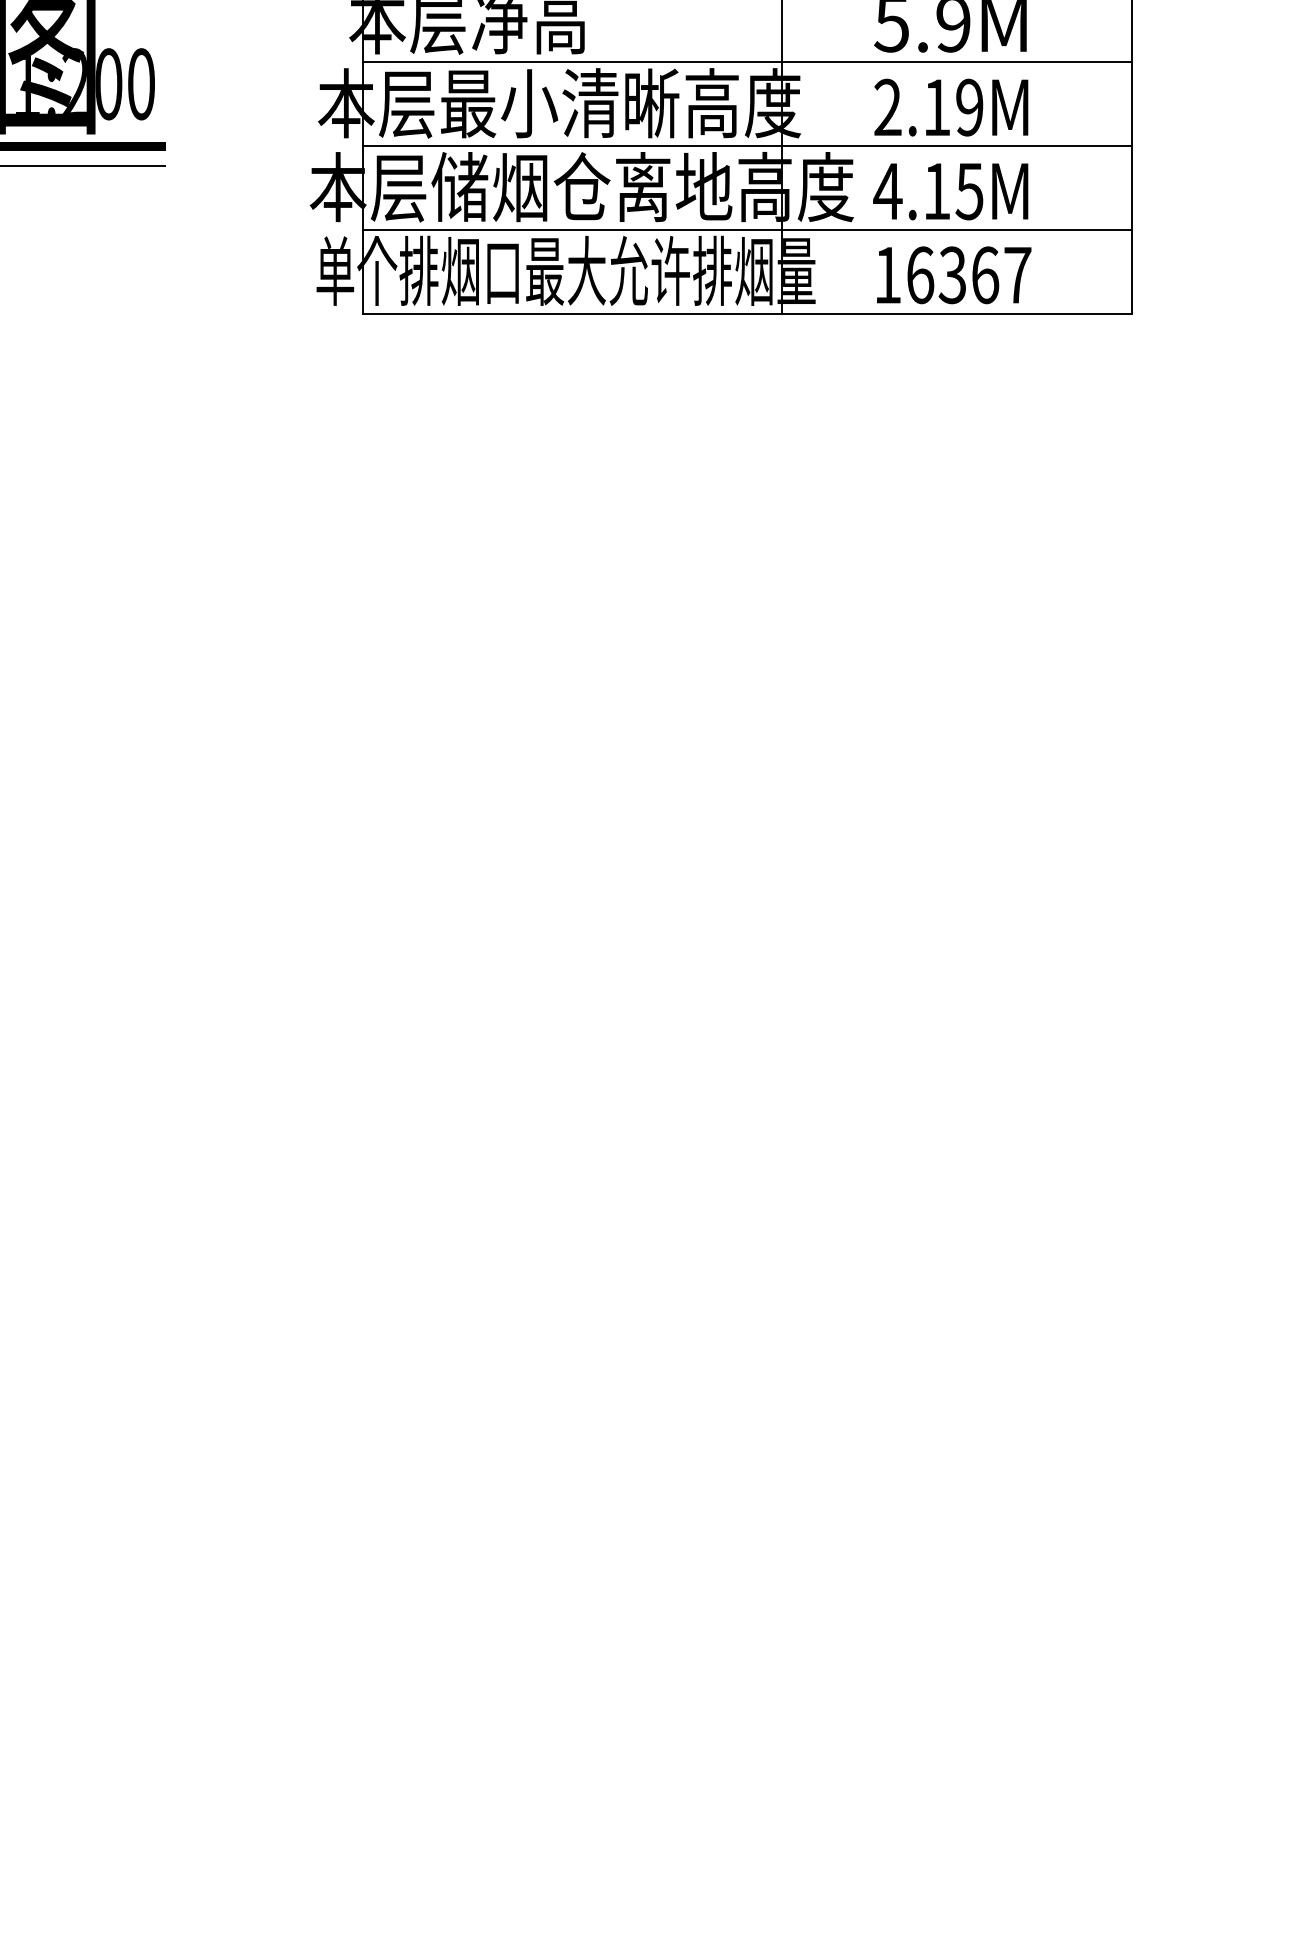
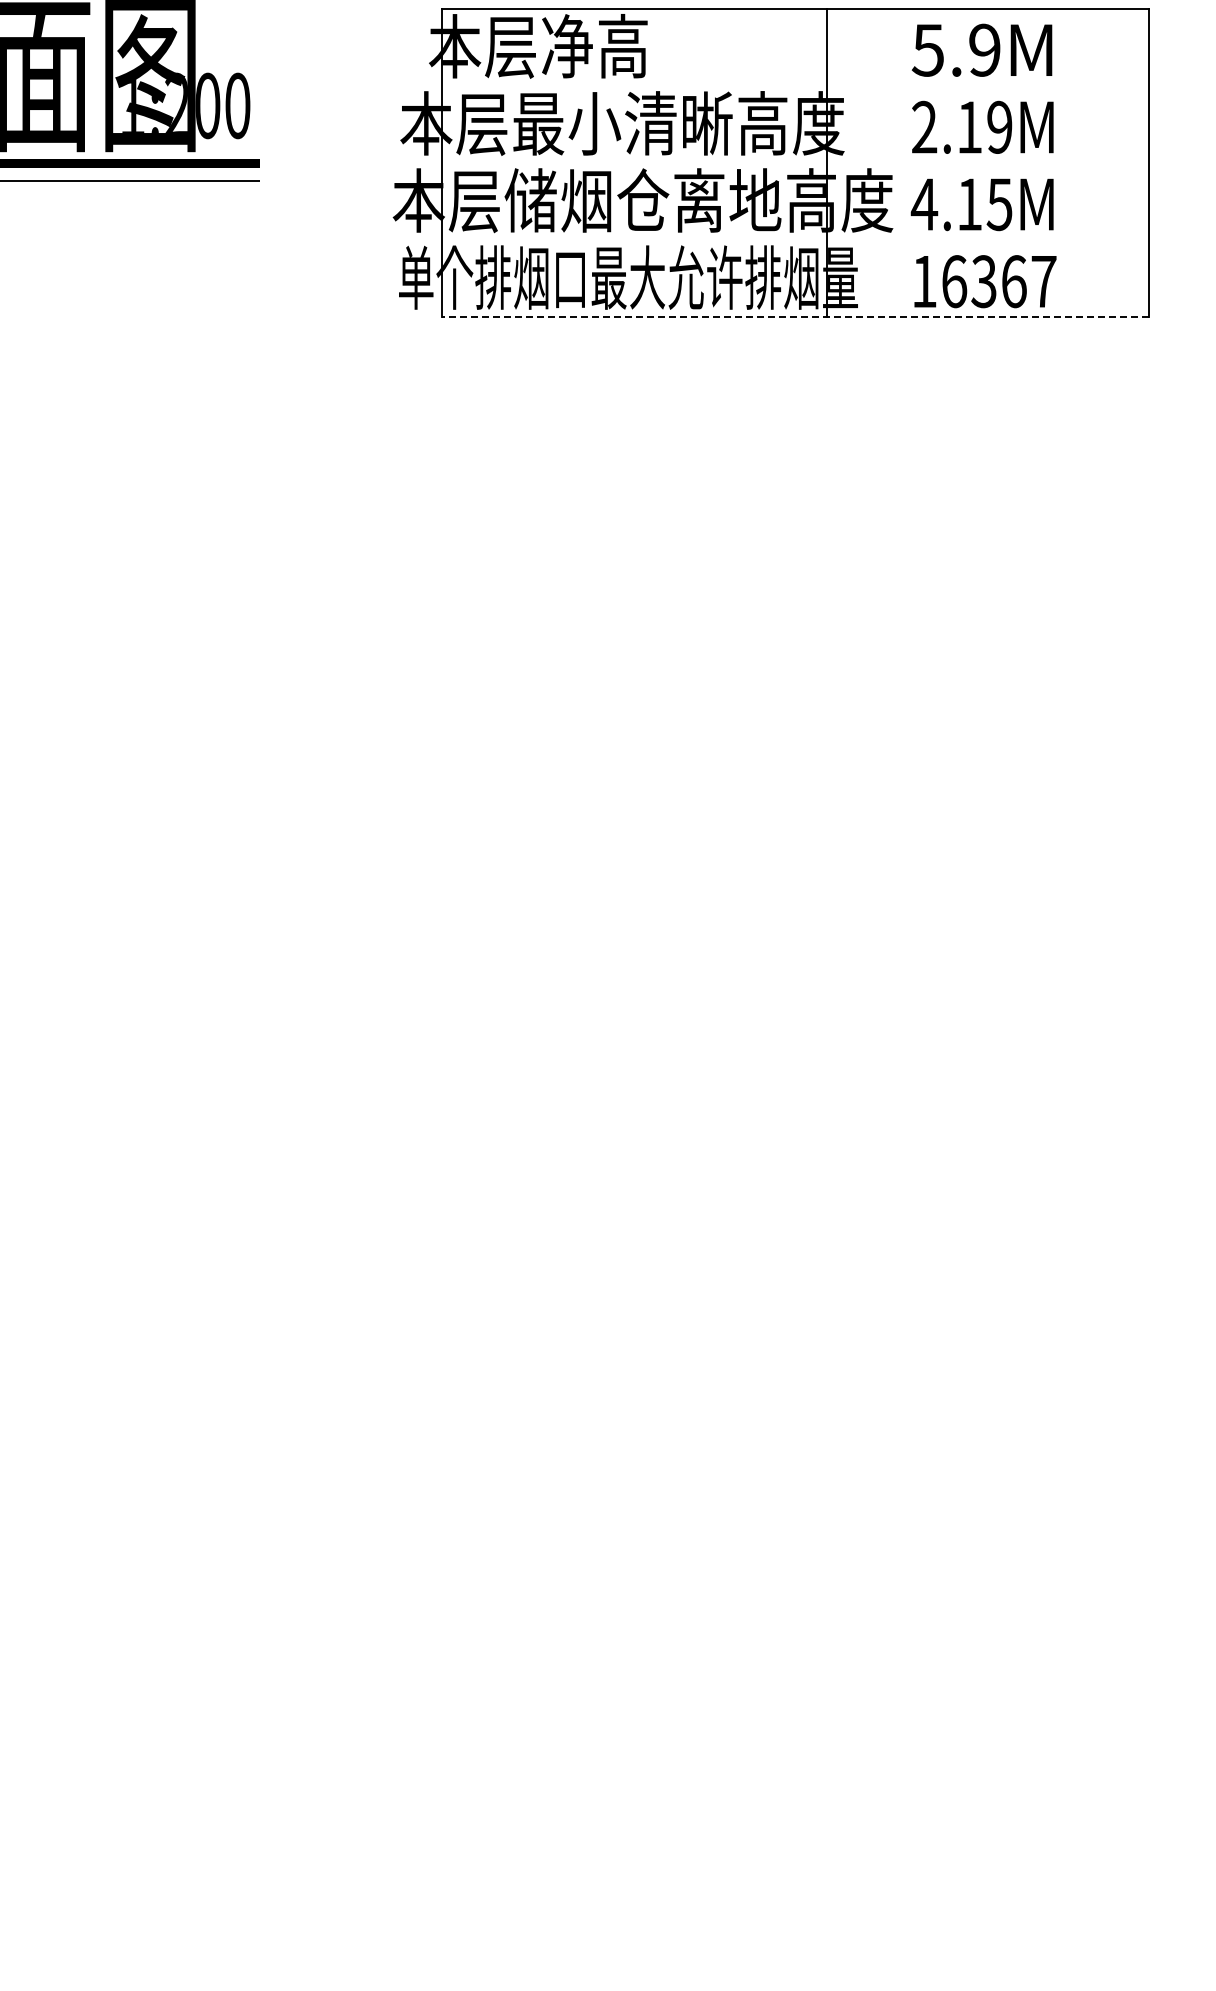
line: (746, 62) -> (794, 85), removed
line: (746, 145) -> (794, 162), removed
line: (746, 229) -> (794, 239), removed
line: (746, 314) -> (794, 317), solid -> dashed

